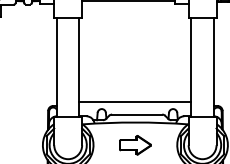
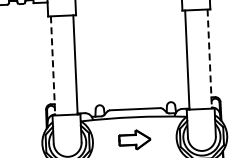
line: (56, 67) -> (52, 65), solid -> dashed
line: (213, 67) -> (209, 58), solid -> dashed
line: (135, 102) -> (133, 97), removed

